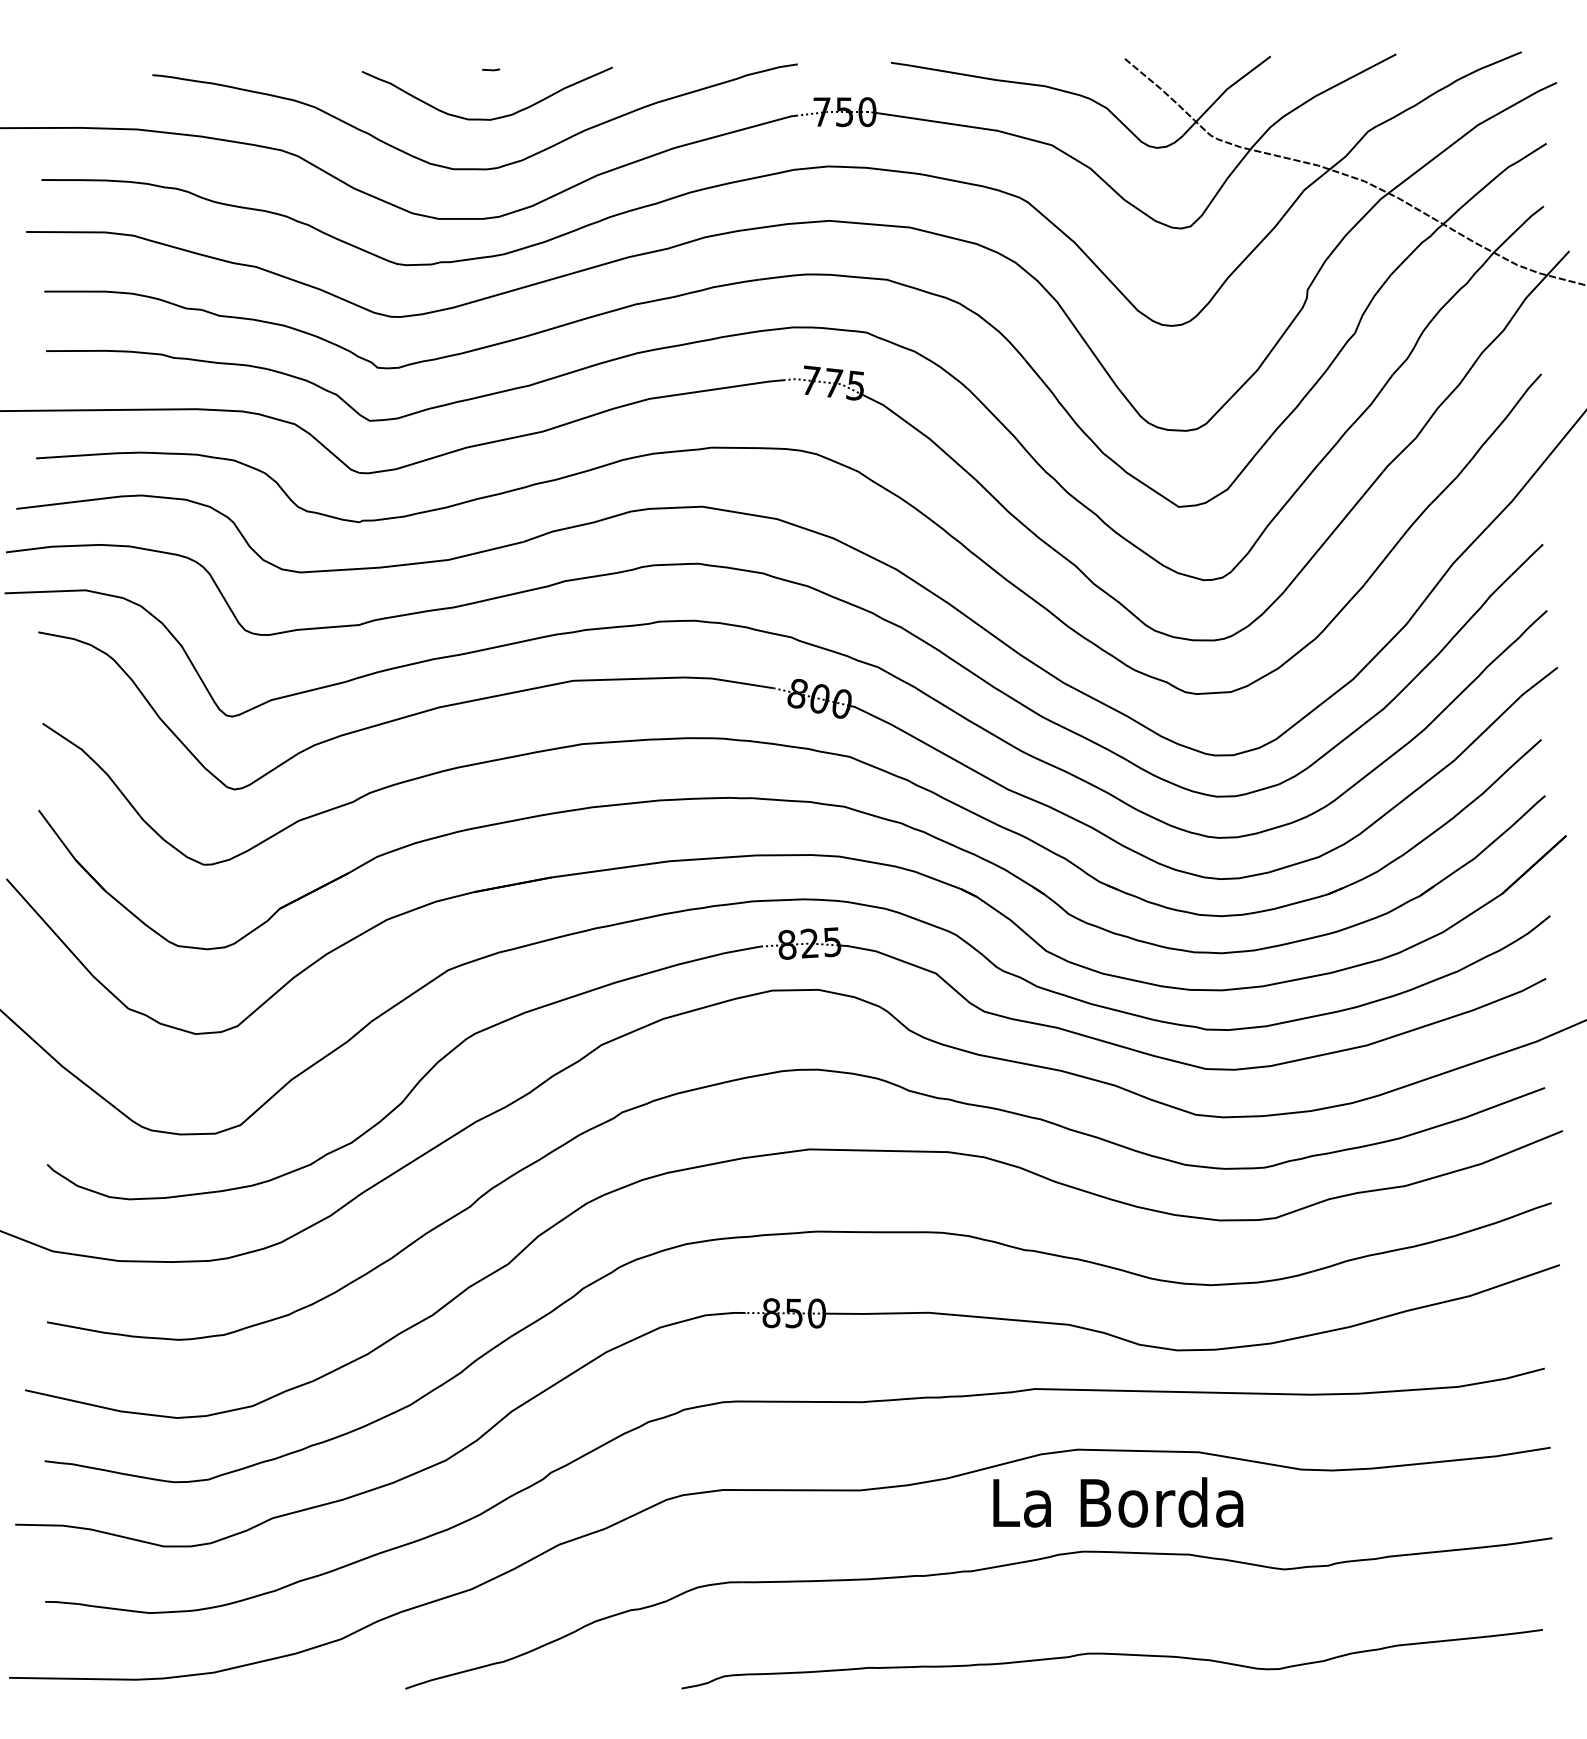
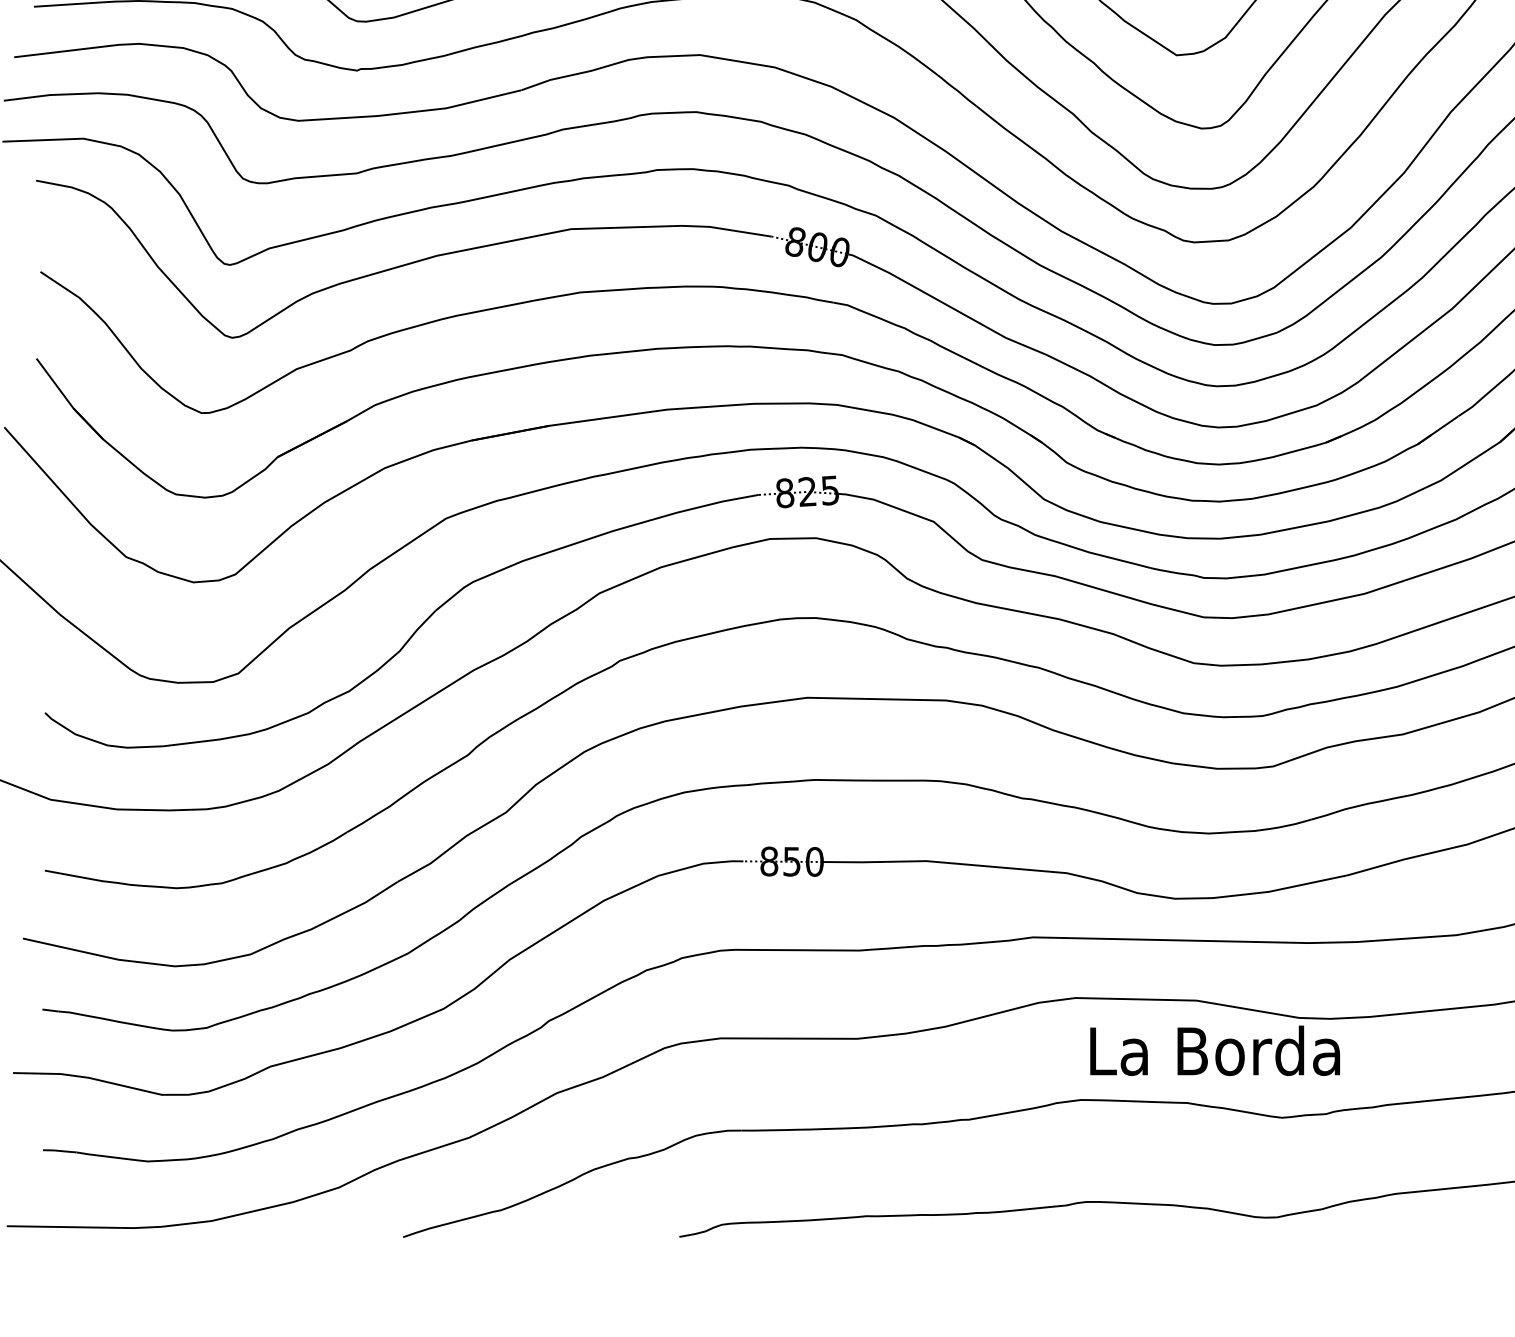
text: (1118, 1502) -> (1215, 1050), moved

